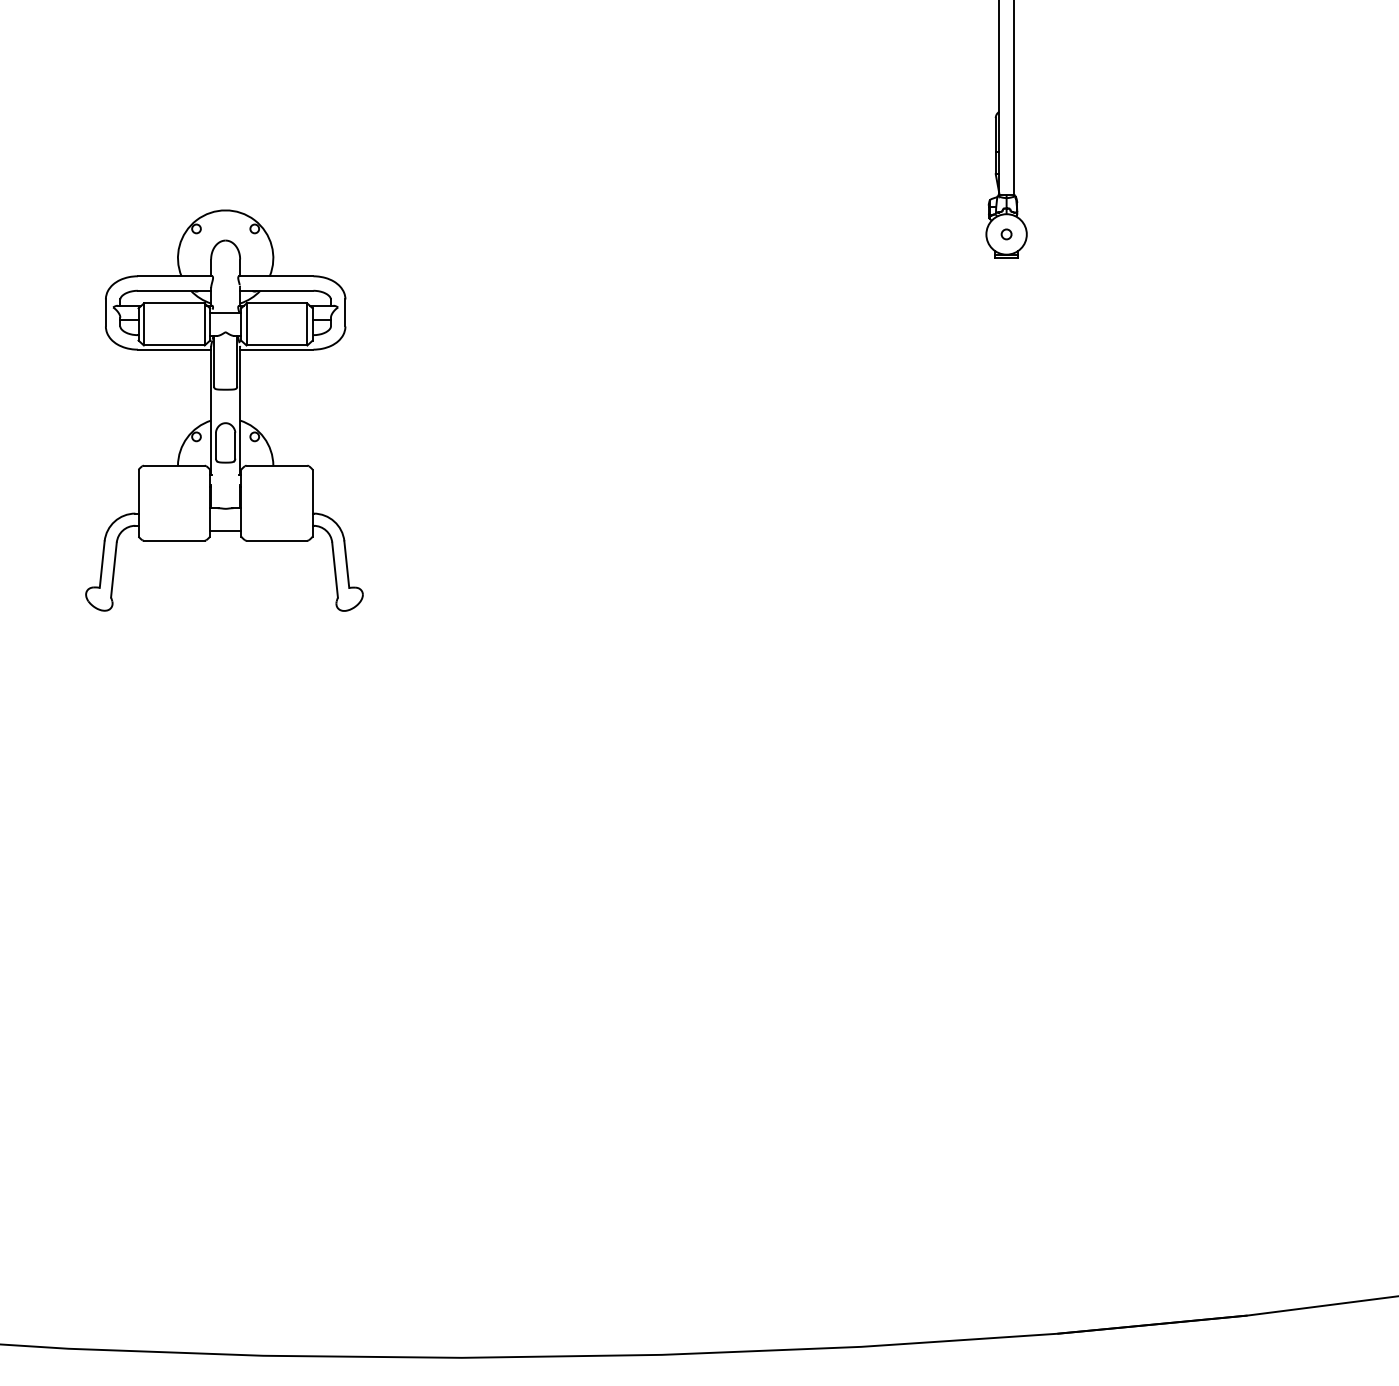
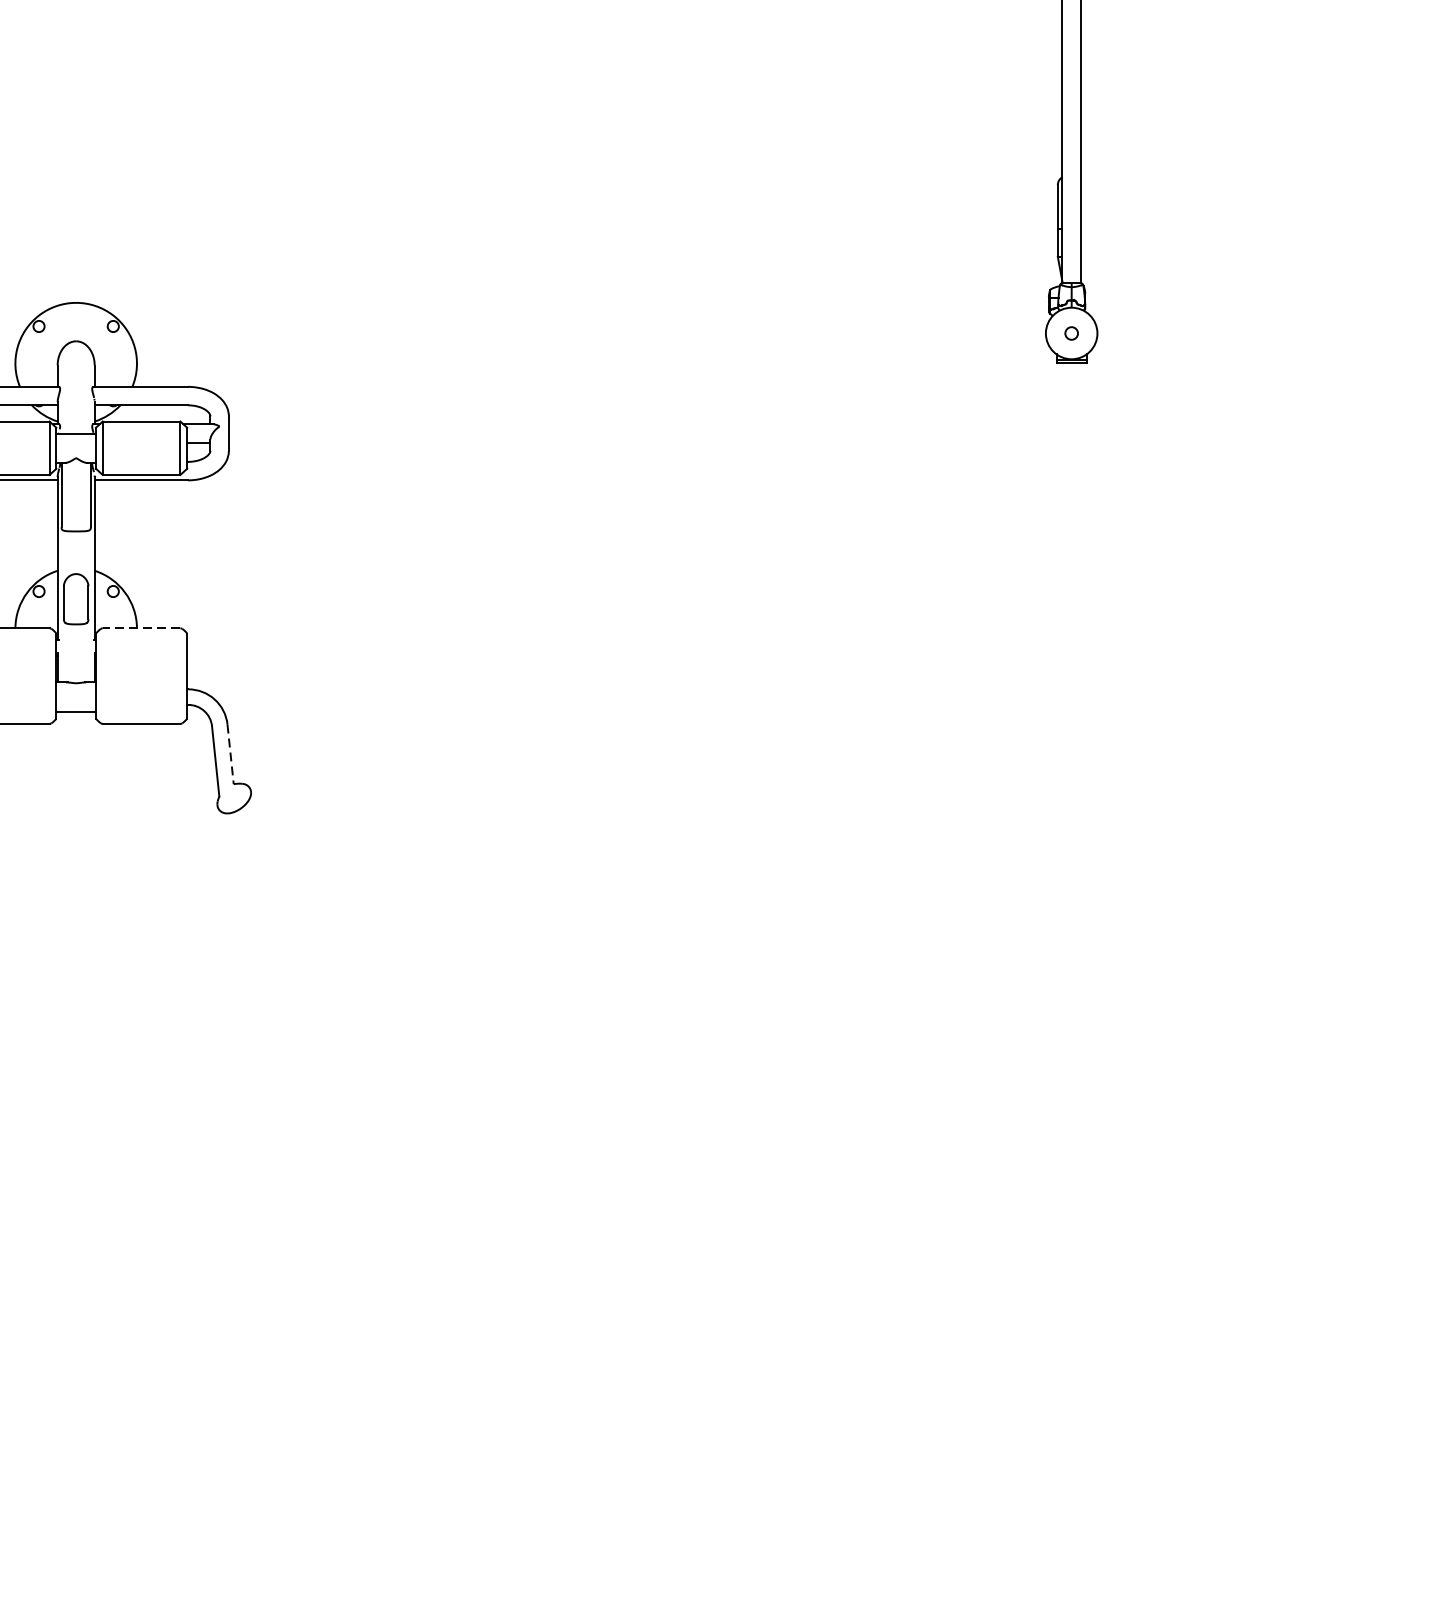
line: (276, 465) -> (140, 628), solid -> dashed
line: (346, 565) -> (230, 755), solid -> dashed

